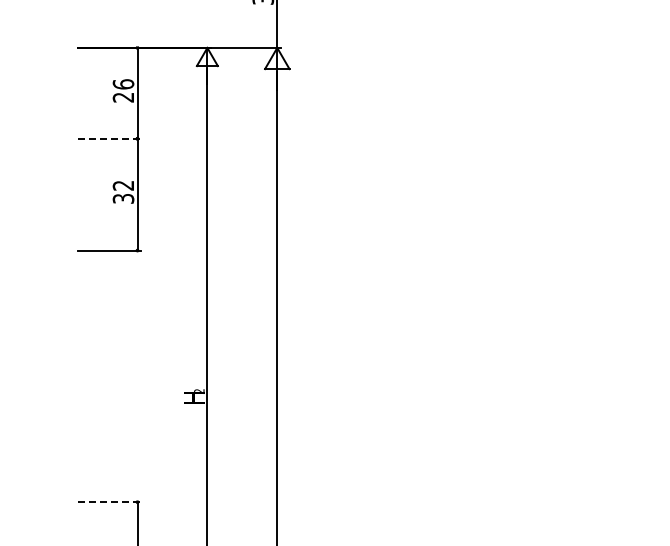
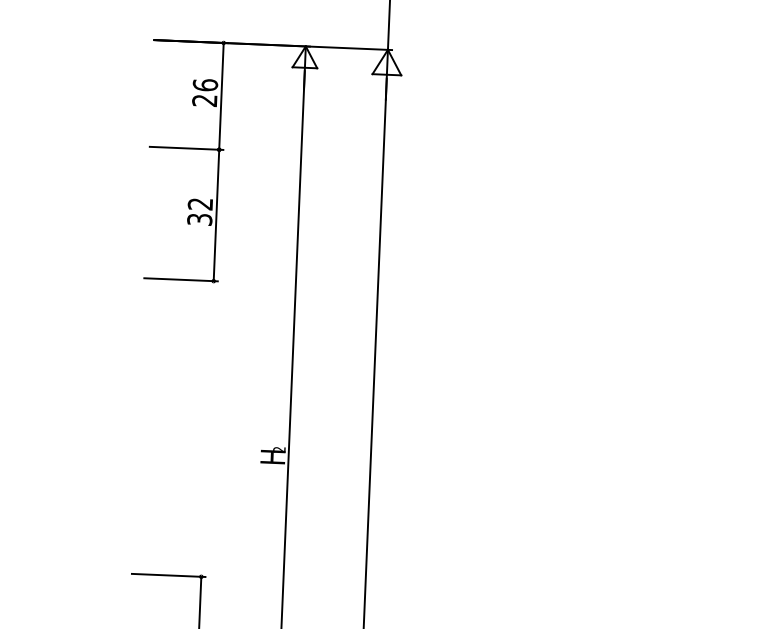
line: (110, 138) -> (187, 148), dashed -> solid
line: (110, 502) -> (169, 575), dashed -> solid

